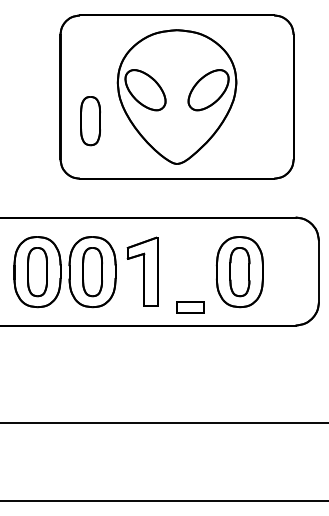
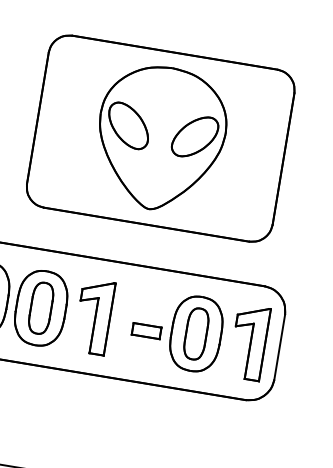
part: (90, 121) -> (65, 149), removed
part: (289, 271) -> (248, 342), added
part: (190, 307) -> (146, 331), moved

